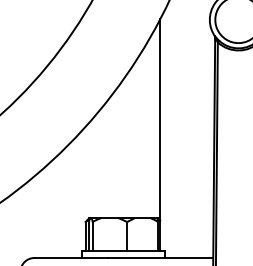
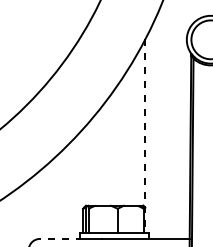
line: (160, 135) -> (145, 136), solid -> dashed
line: (58, 257) -> (60, 238), solid -> dashed

